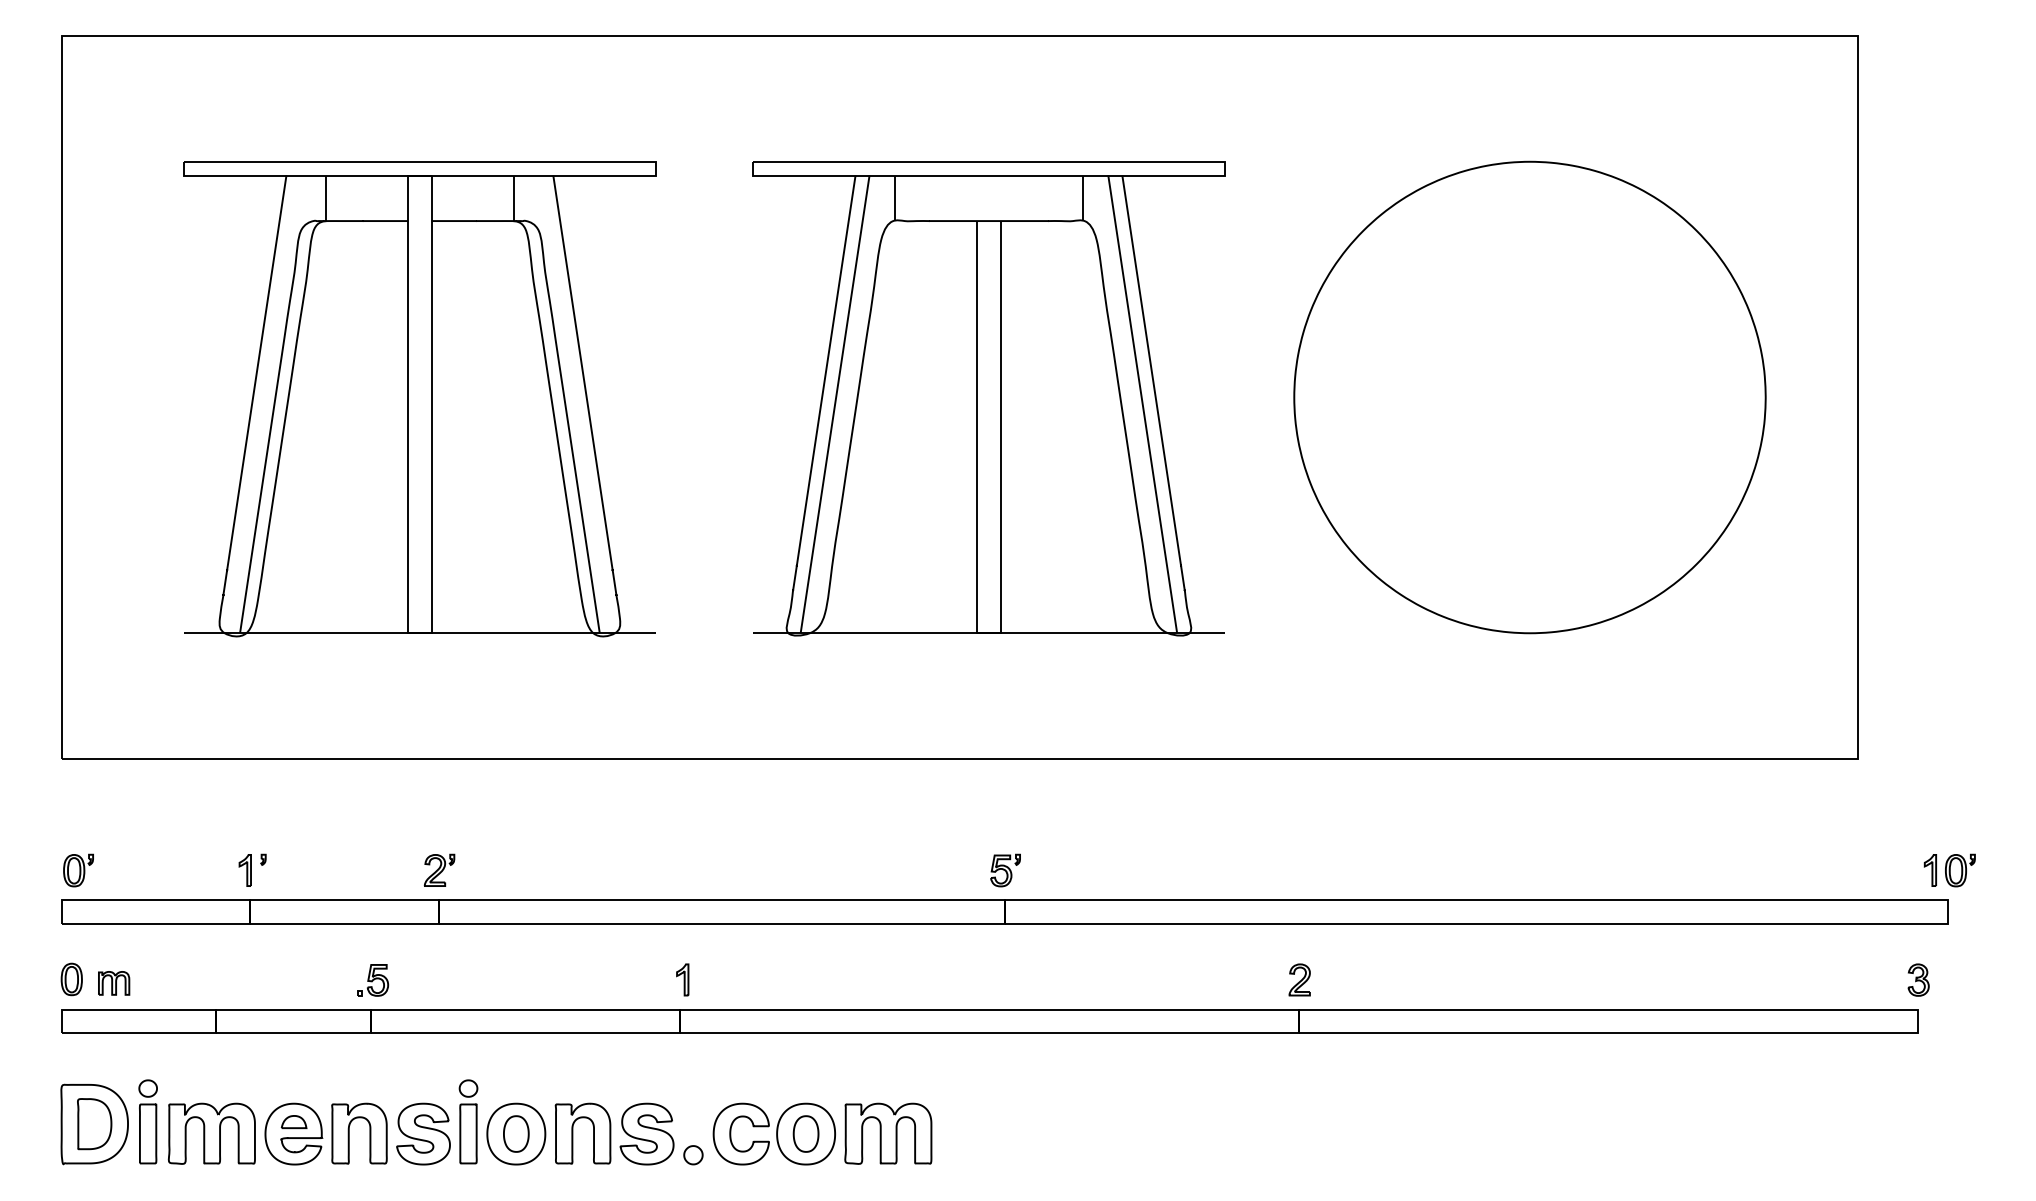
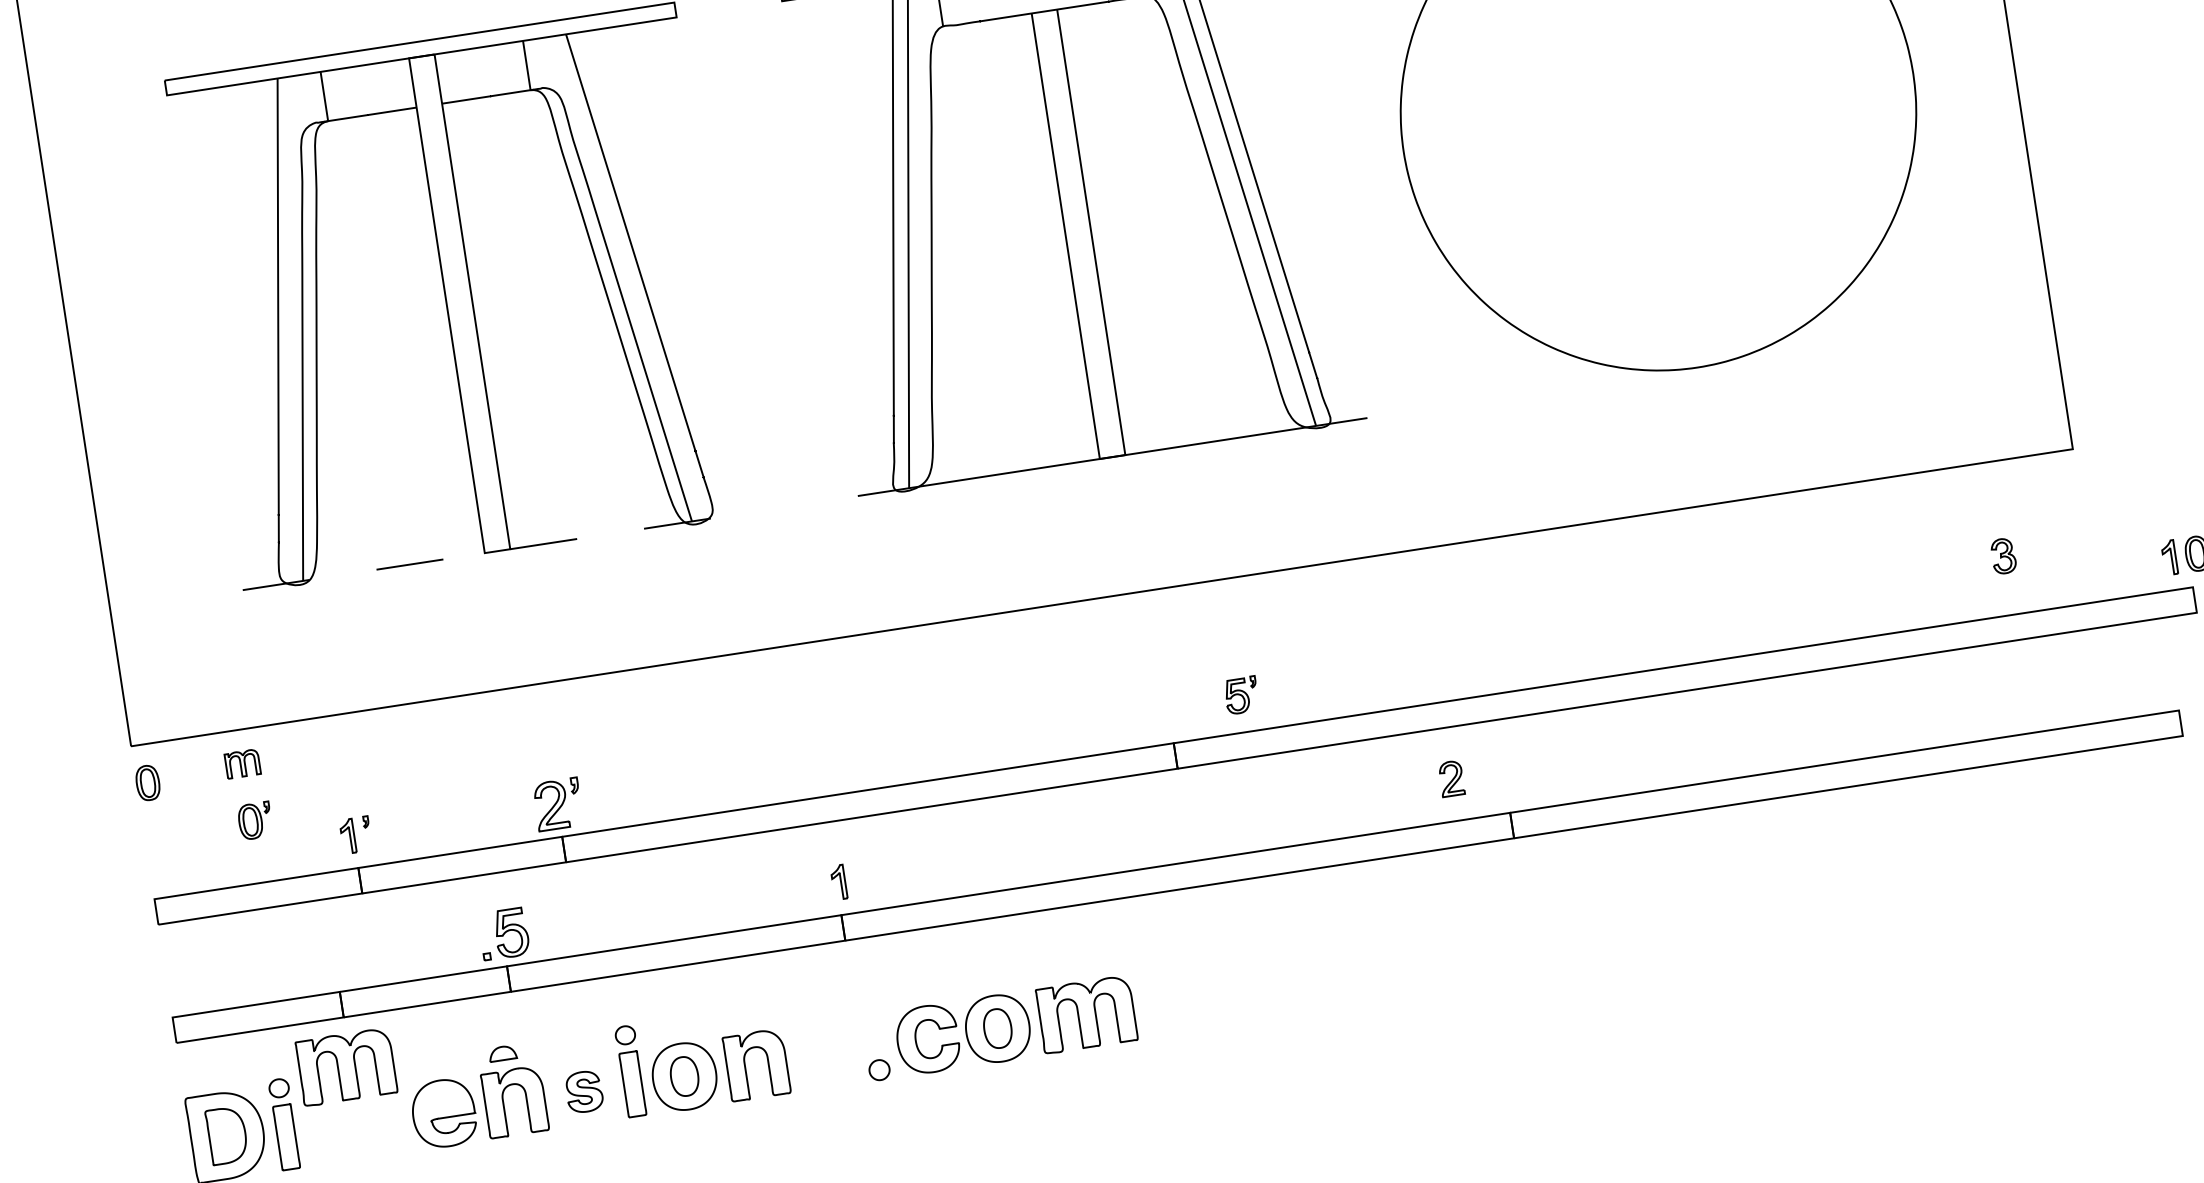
line: (419, 633) -> (497, 551), solid -> dashed
part: (439, 869) -> (557, 803), size x1.4
part: (78, 870) -> (255, 820), moved
part: (1005, 870) -> (1241, 695), moved
part: (71, 979) -> (147, 783), moved
part: (1299, 979) -> (1451, 778), moved
part: (1918, 979) -> (2003, 555), moved
part: (373, 980) -> (504, 934), size x1.4
part: (114, 983) -> (243, 764), moved
part: (293, 1122) -> (502, 1054), moved
part: (211, 1133) -> (345, 1066), moved
part: (423, 1133) -> (584, 1091), size x0.6
part: (646, 1133) -> (825, 1054), removed

